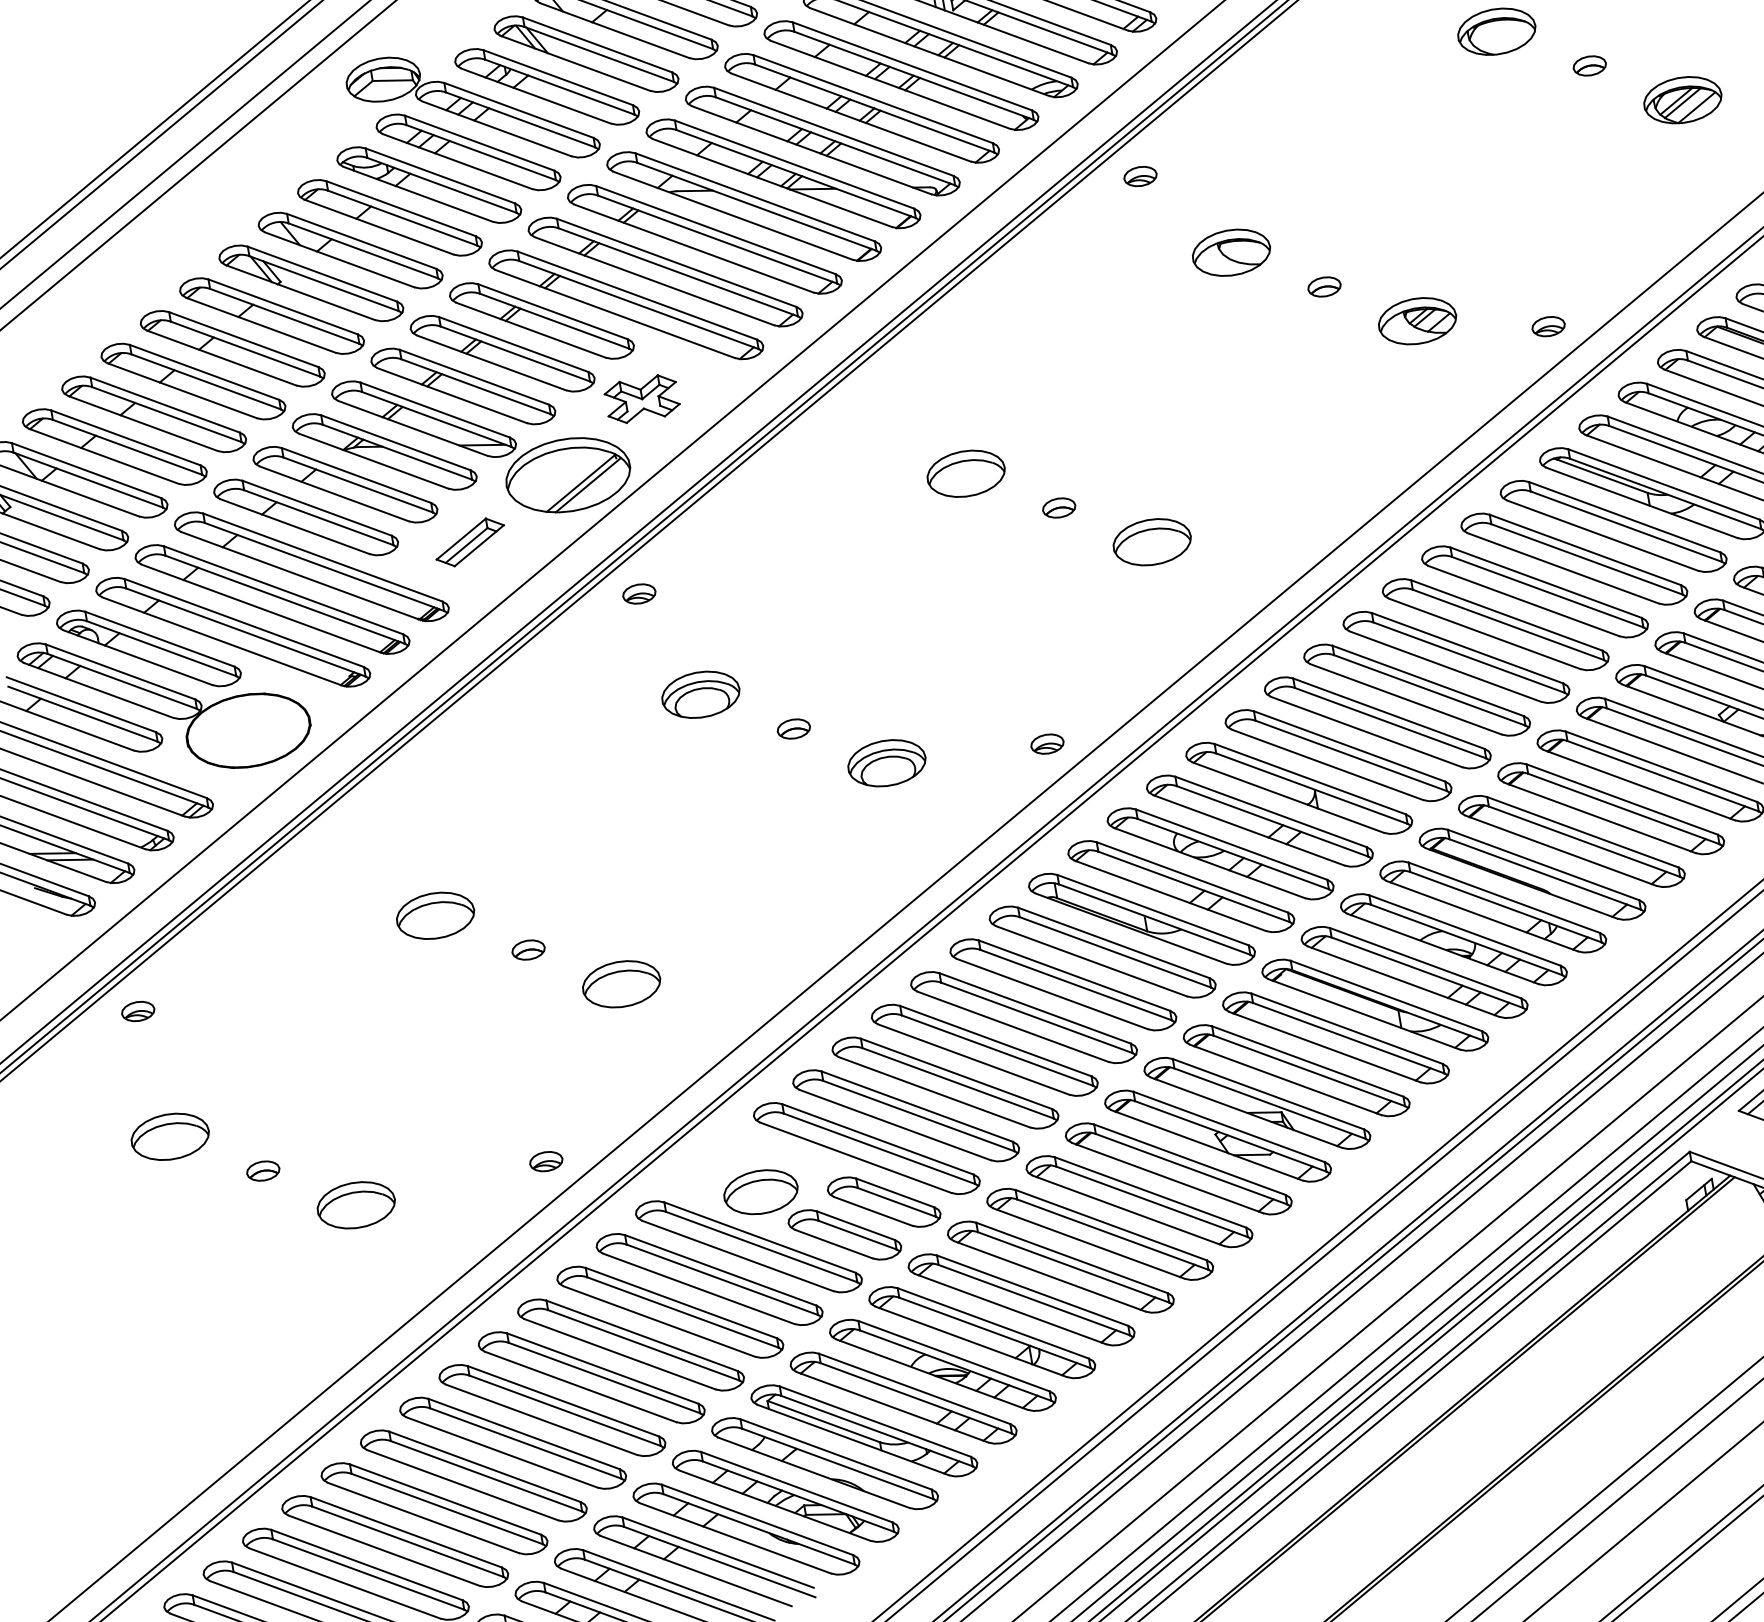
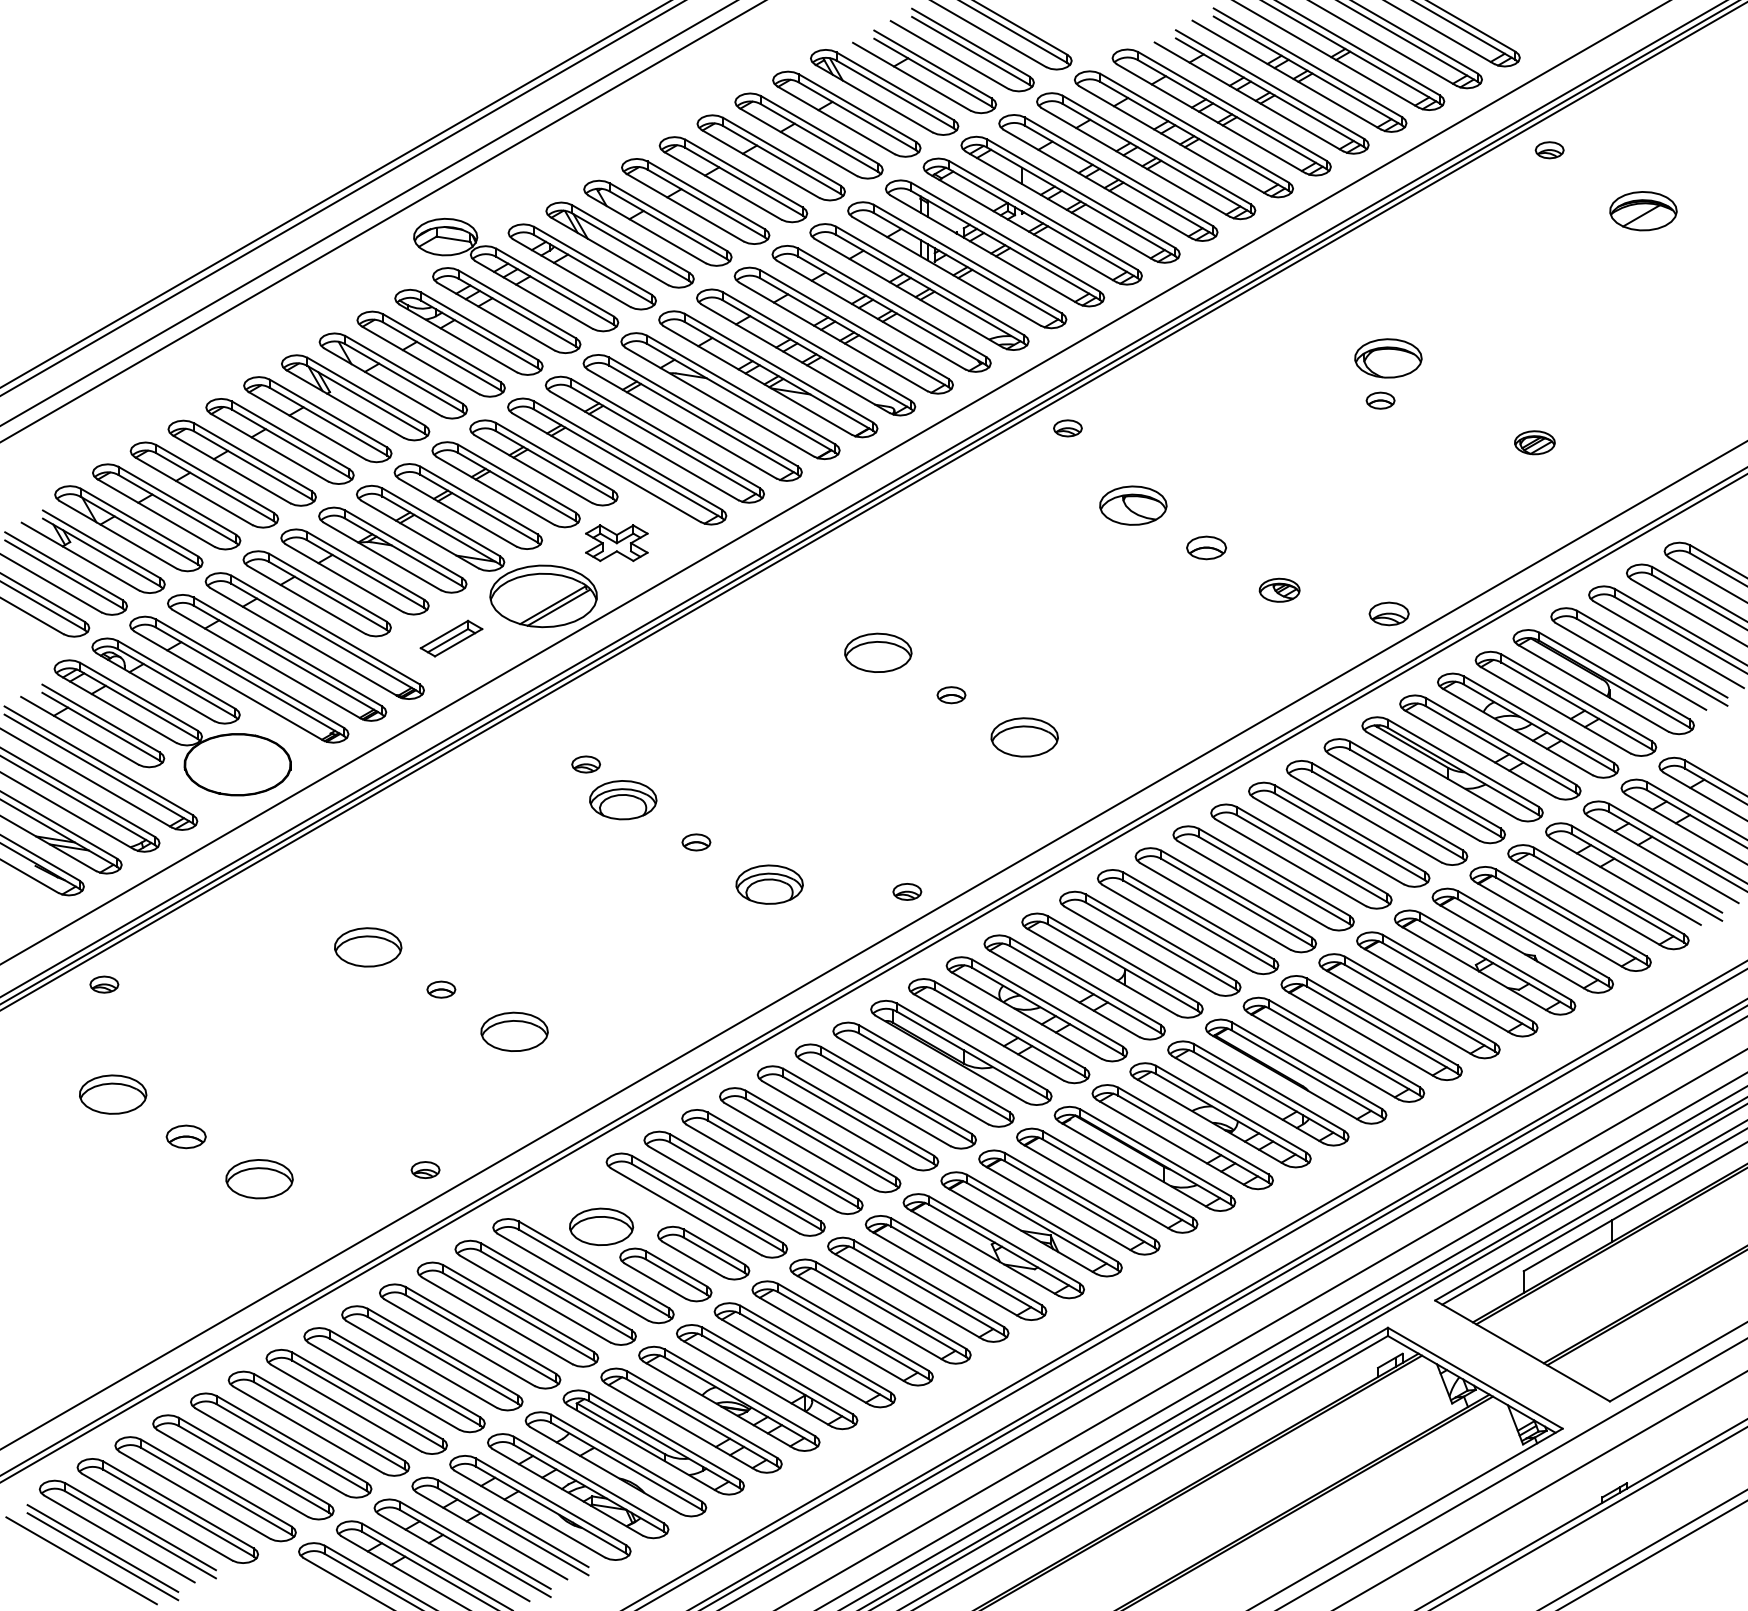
part: (1589, 65) -> (1380, 400), moved
part: (1682, 99) -> (1534, 442), size x0.6
part: (1324, 286) -> (1206, 547), size x1.4
part: (1417, 321) -> (1279, 590), size x0.6
part: (1547, 326) -> (1388, 613), size x1.4
part: (639, 593) -> (586, 764), moved
part: (263, 1170) -> (186, 1136), size x1.4

